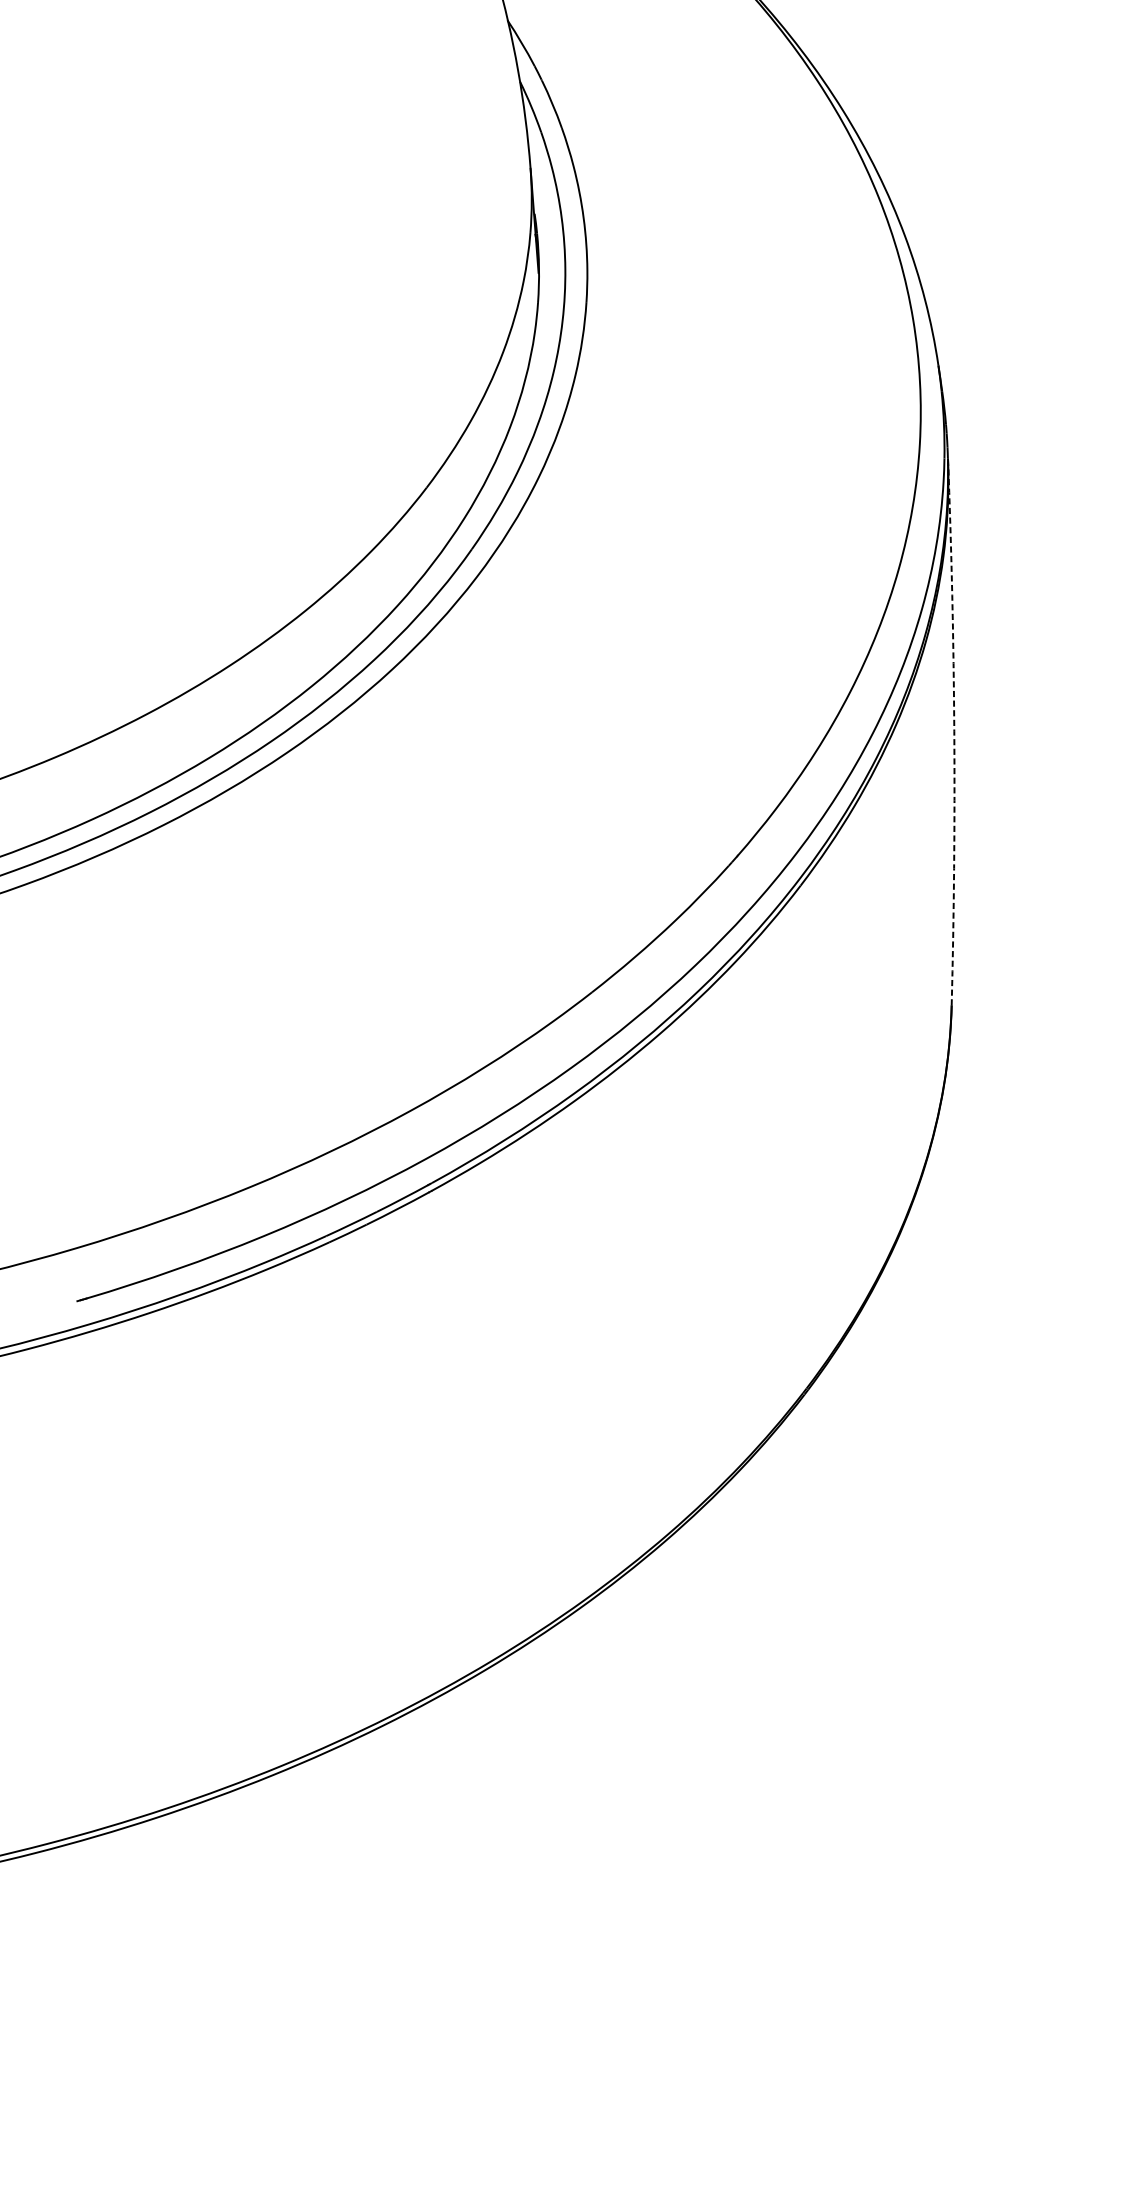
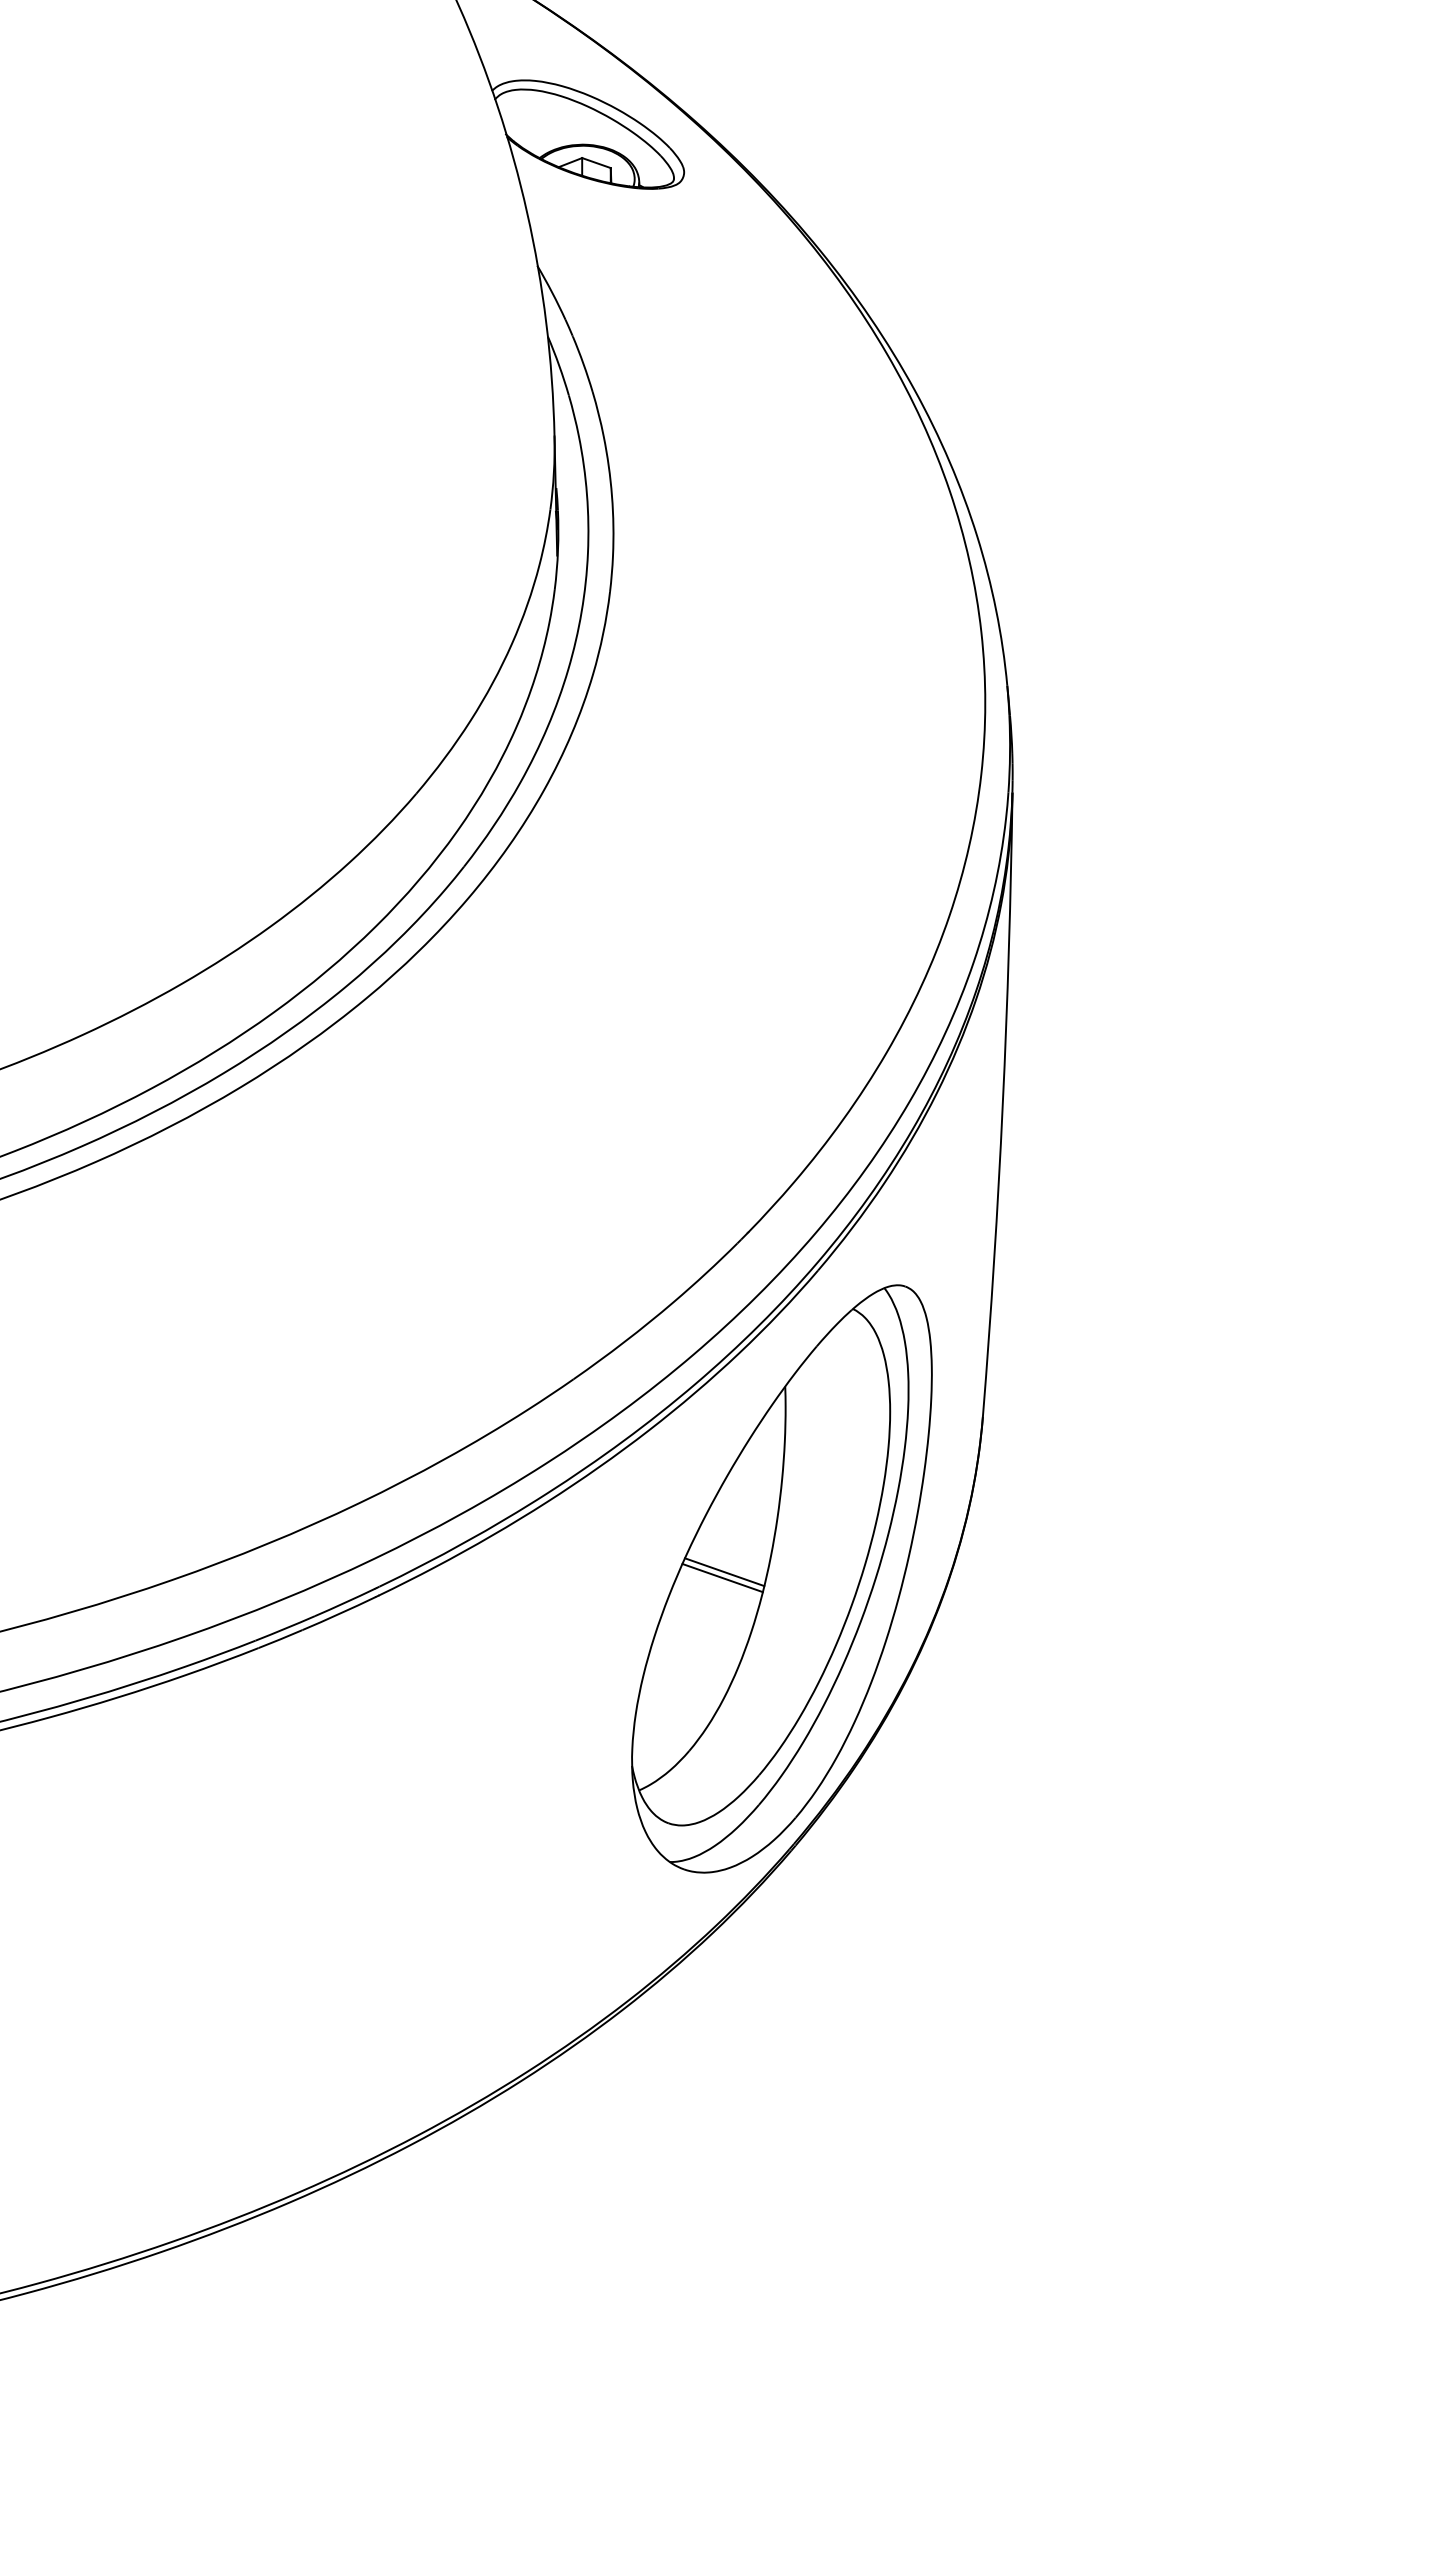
arc: (954, 731) -> (1002, 1104), dashed -> solid
part: (783, 1156) -> (781, 1578), added

